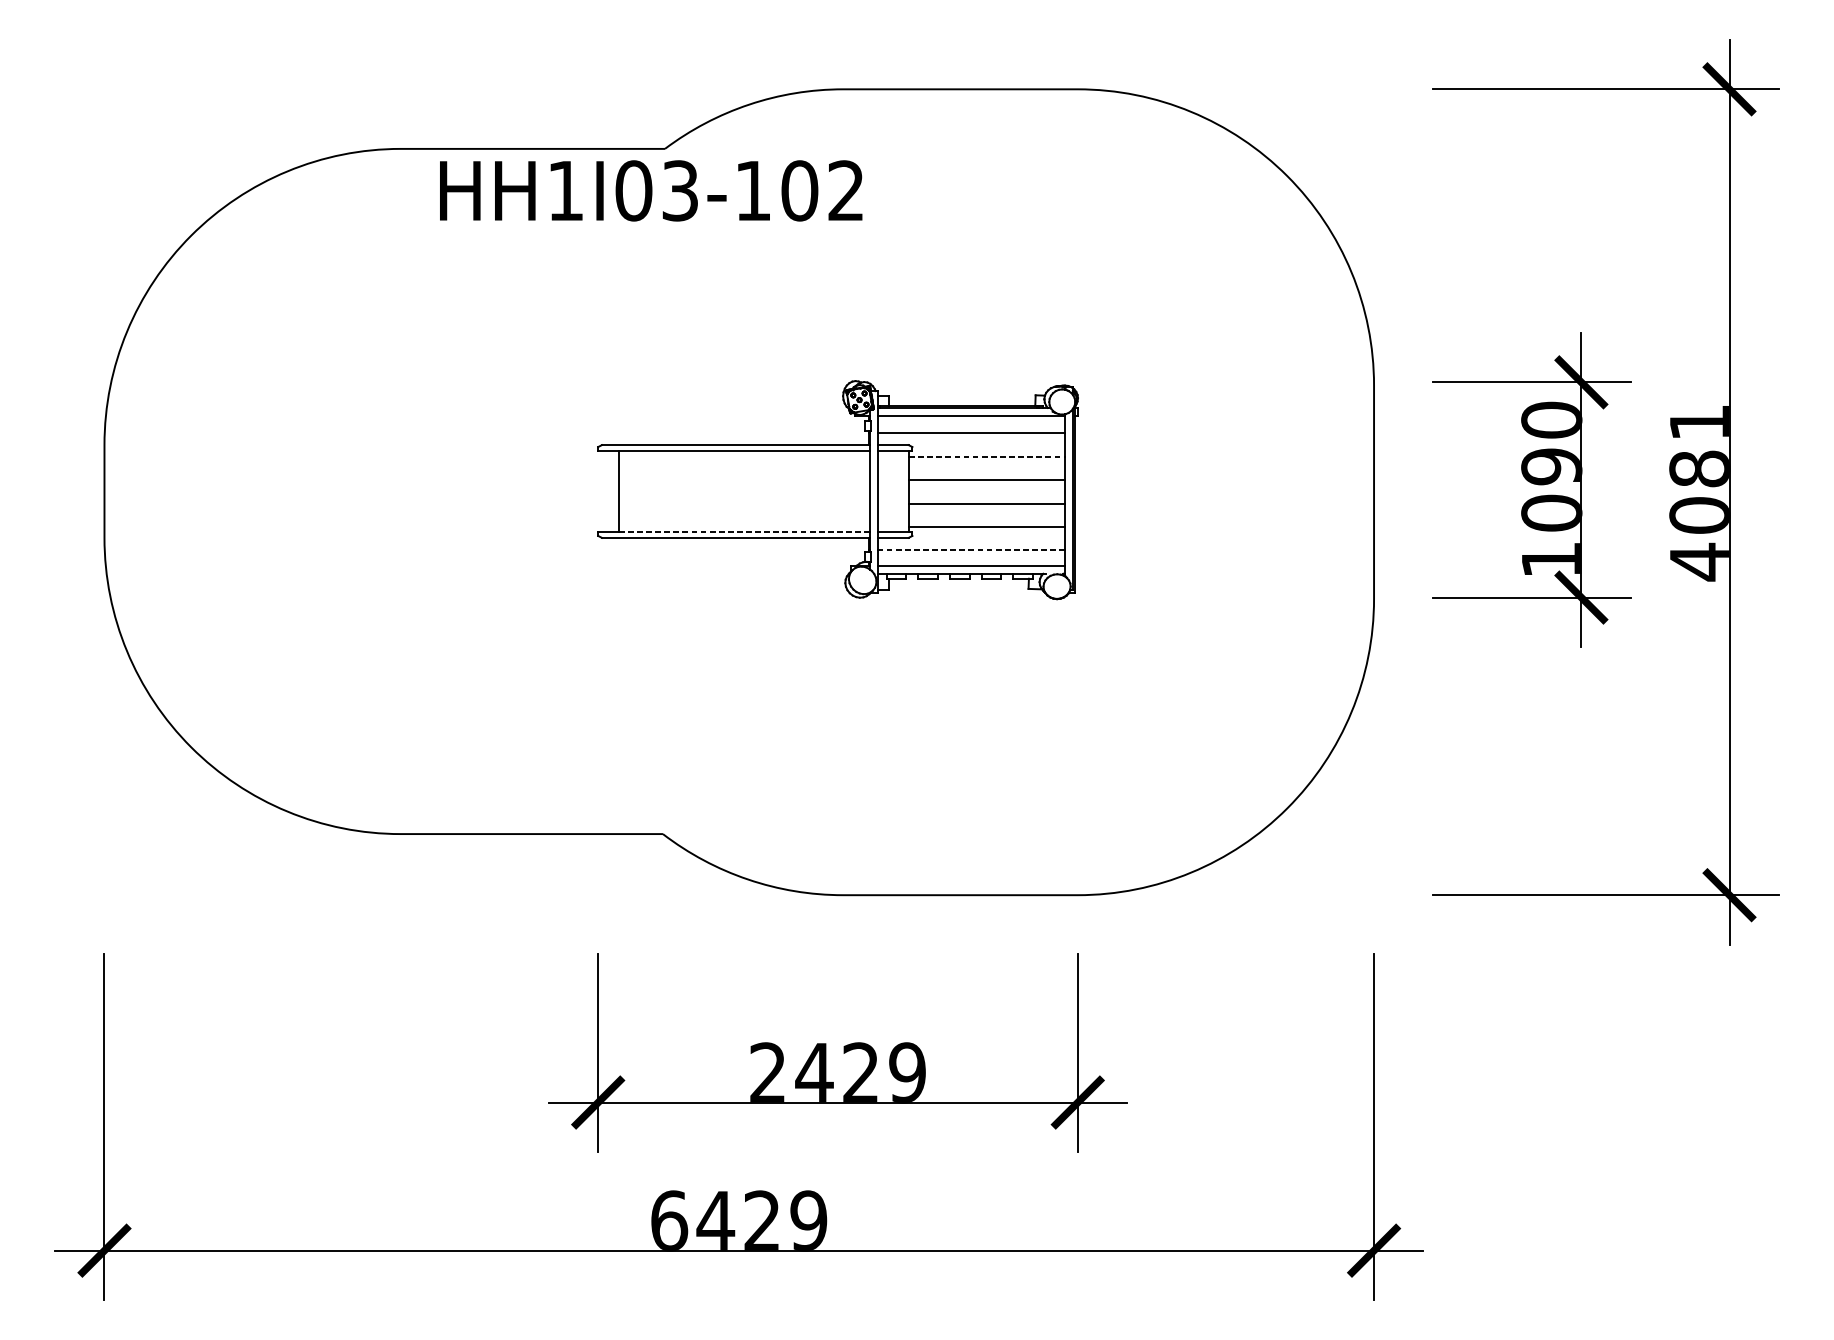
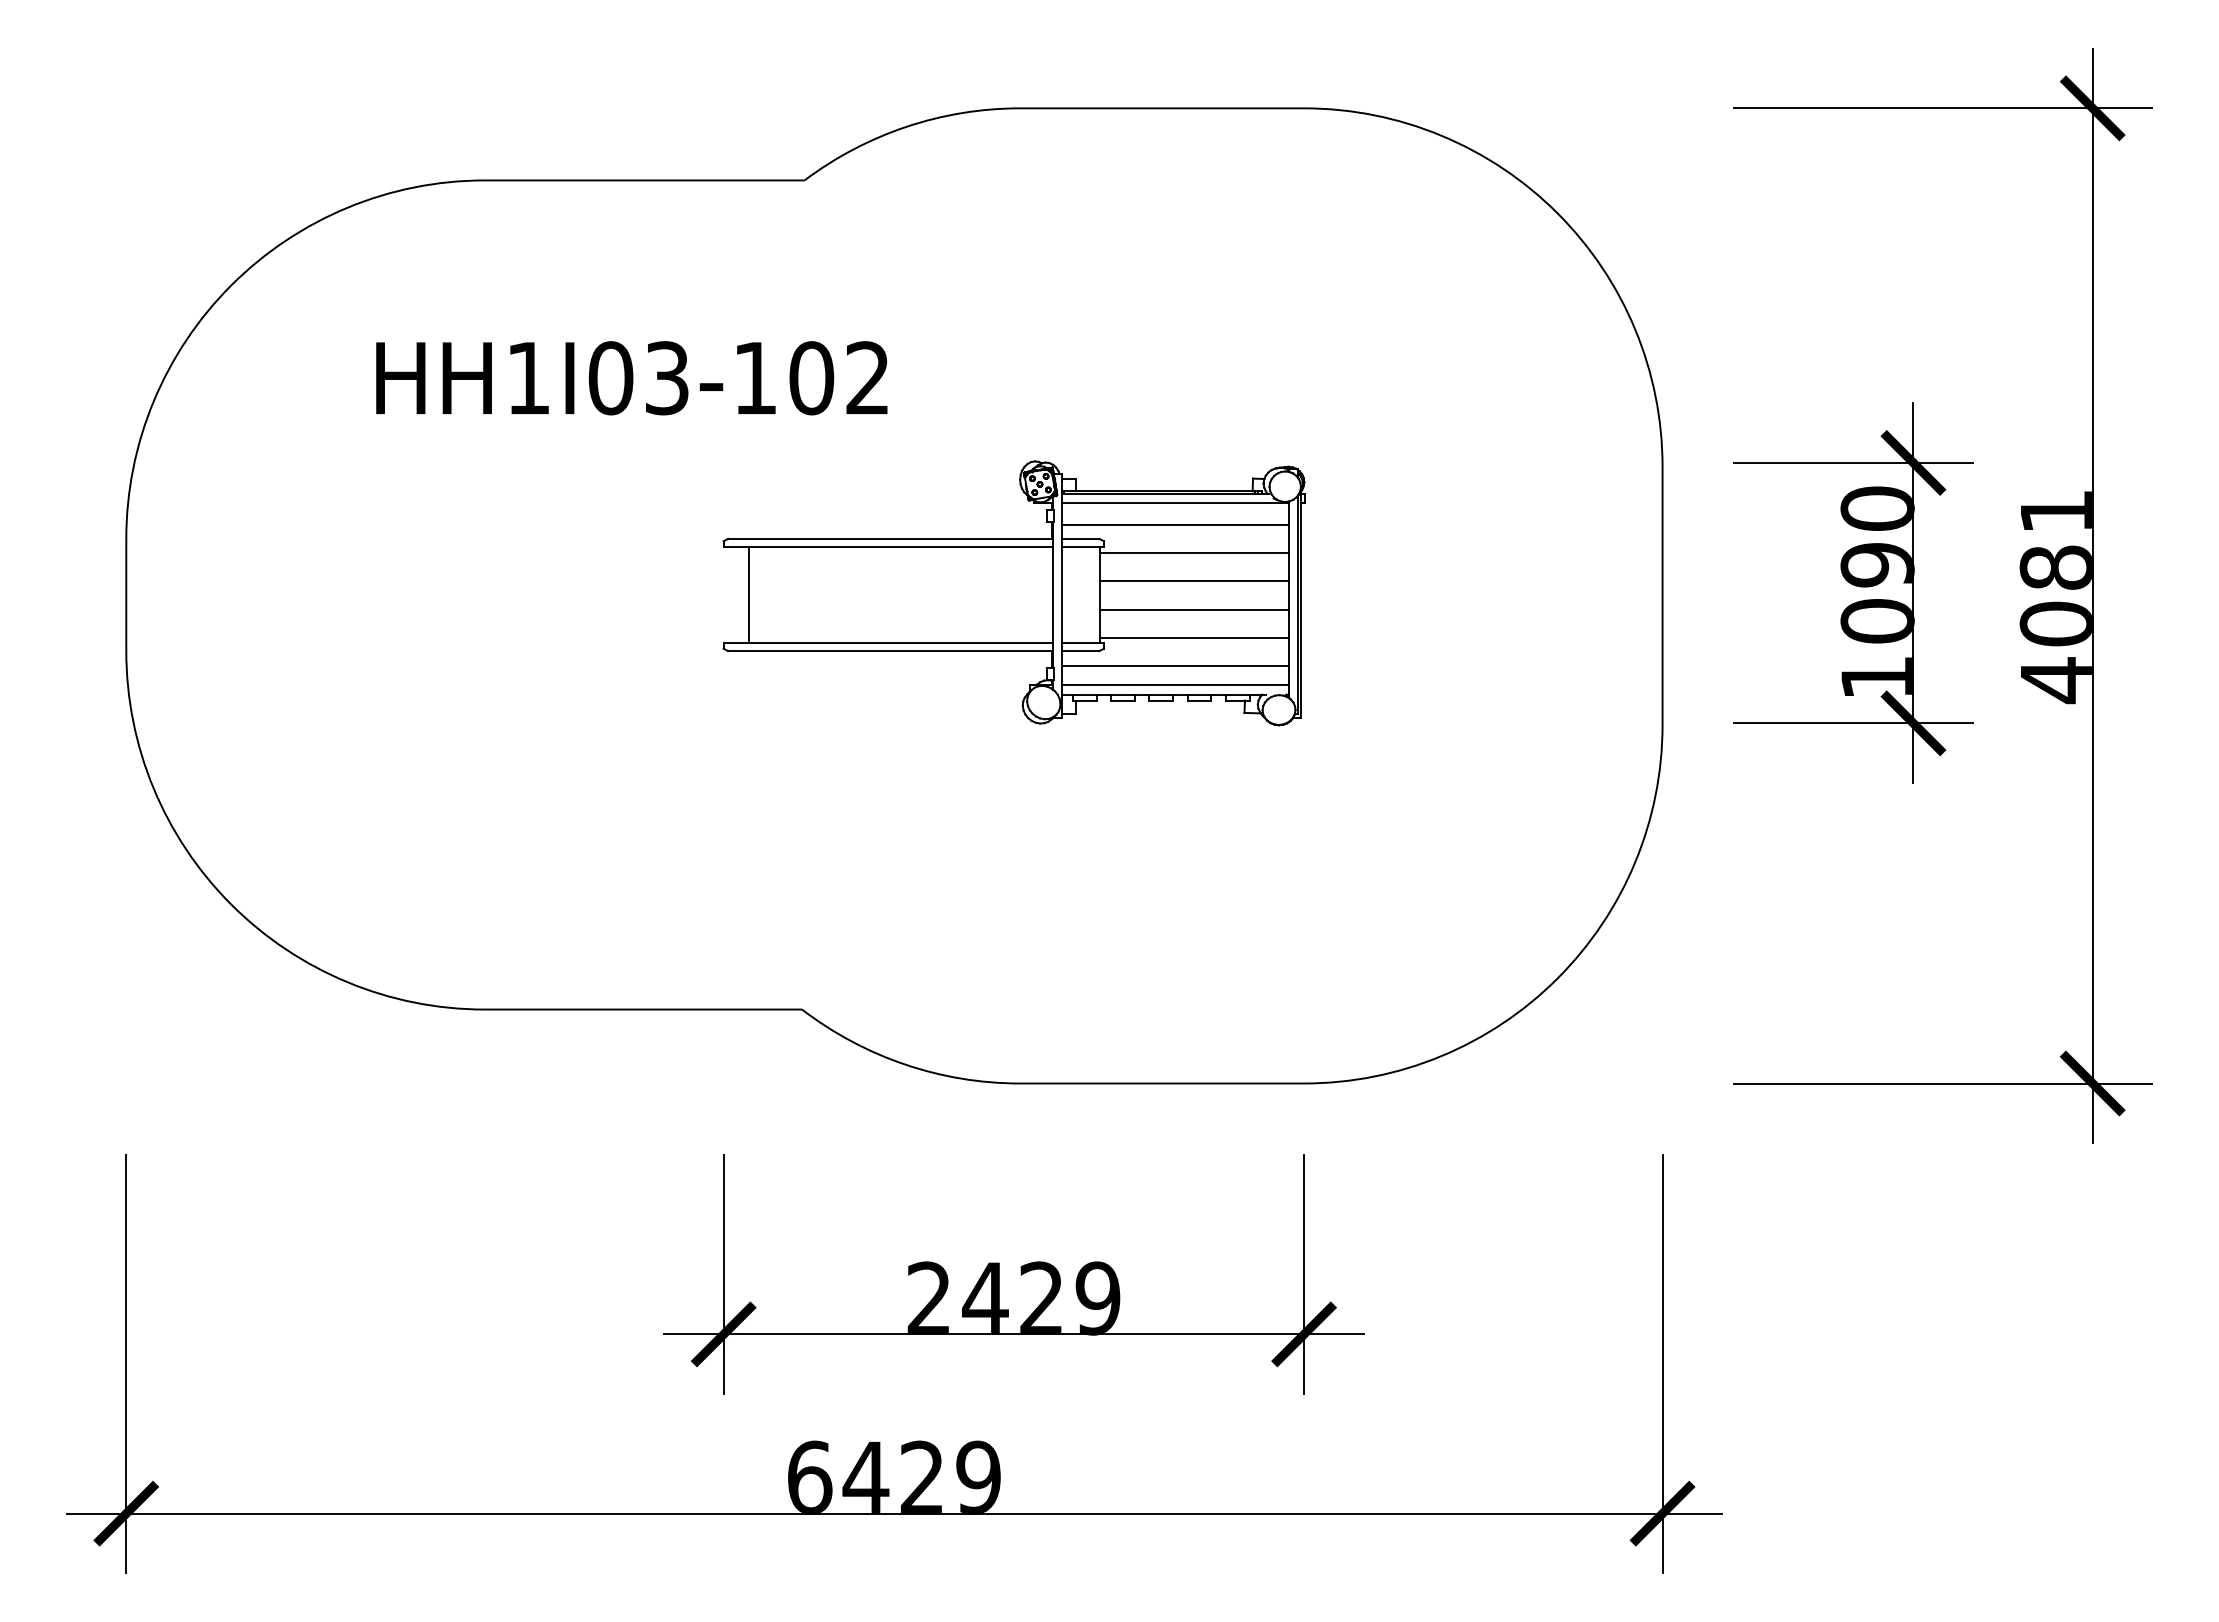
text: (650, 191) -> (631, 378), moved
line: (987, 457) -> (1194, 553), dashed -> solid
line: (745, 531) -> (901, 643), dashed -> solid
line: (971, 550) -> (1175, 666), dashed -> solid

